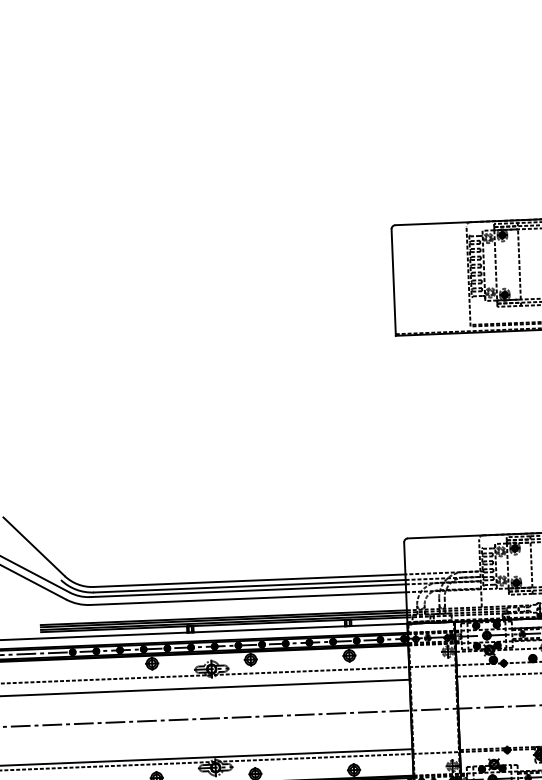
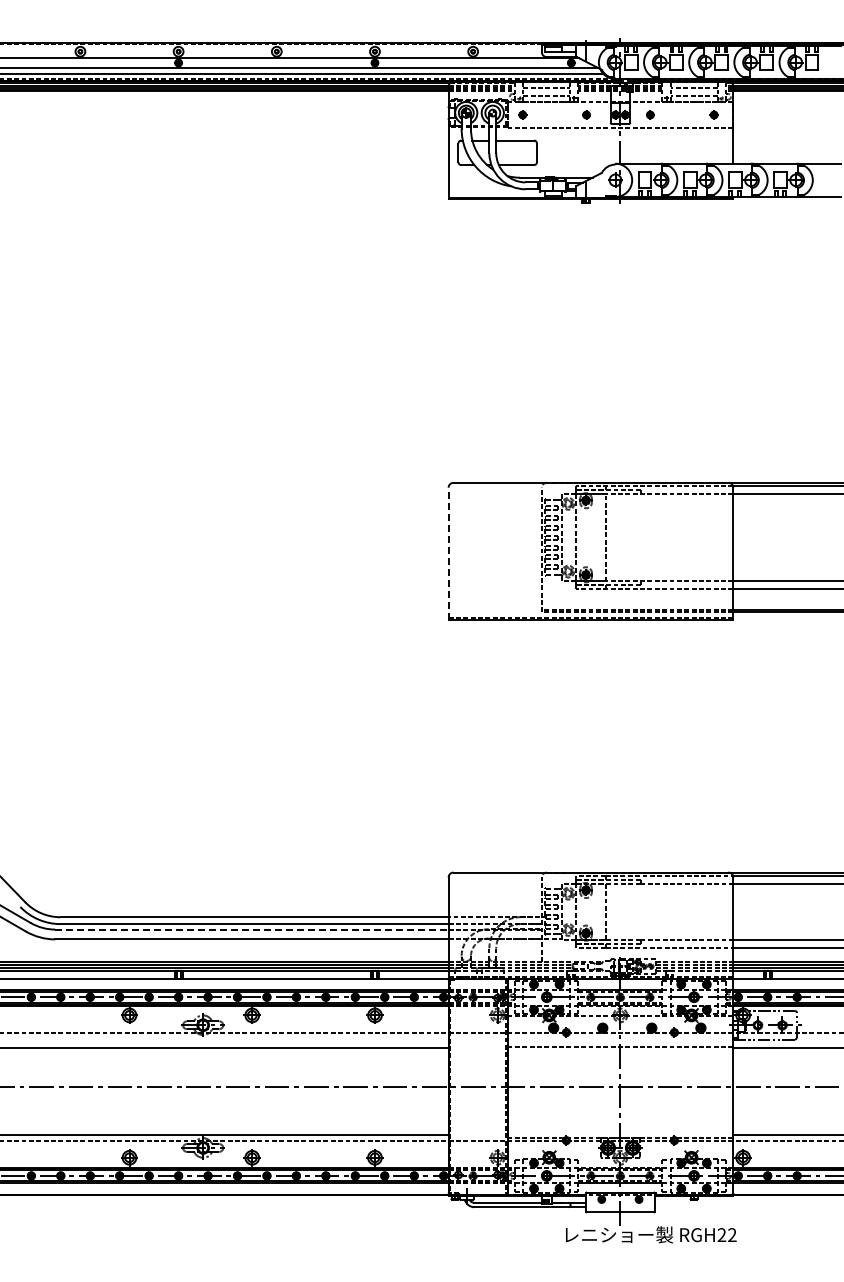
line: (393, 282) -> (448, 553), solid -> dashed
line: (248, 590) -> (252, 929), solid -> dashed

